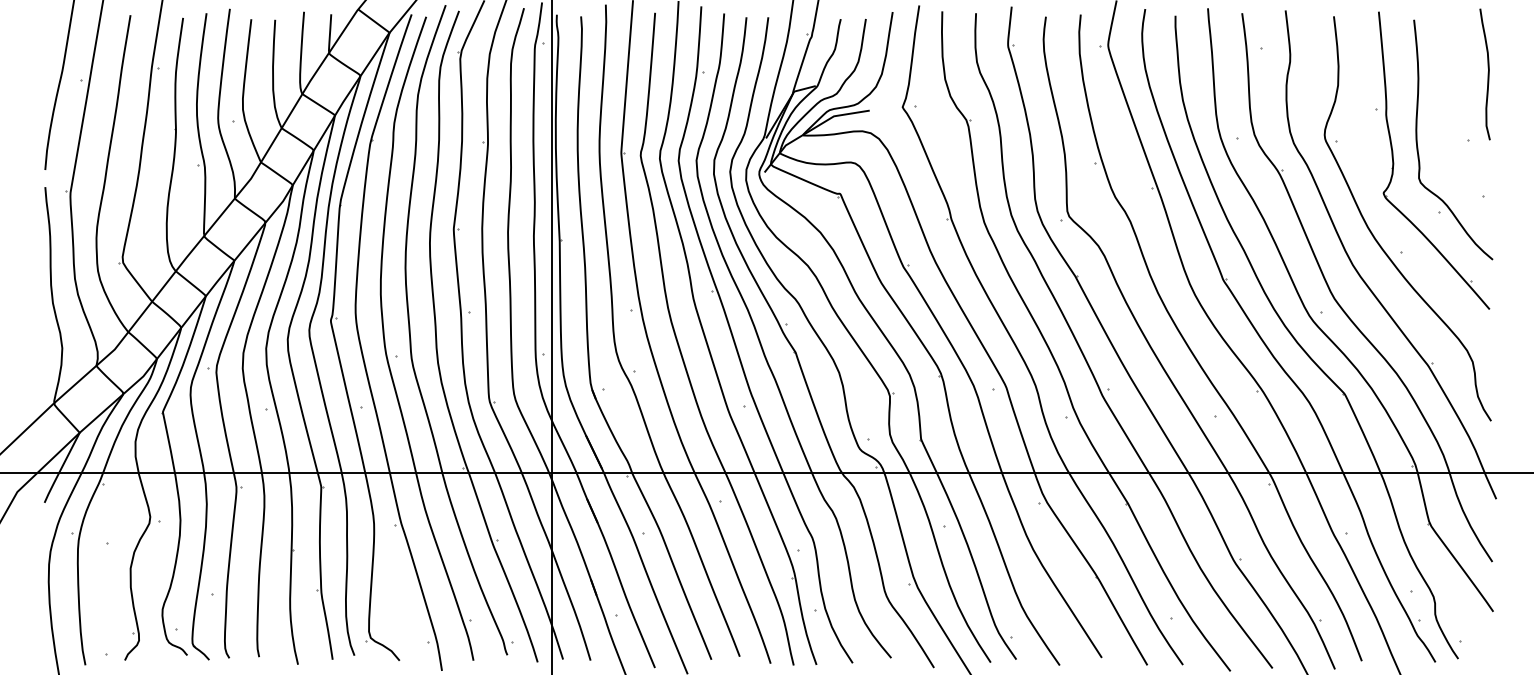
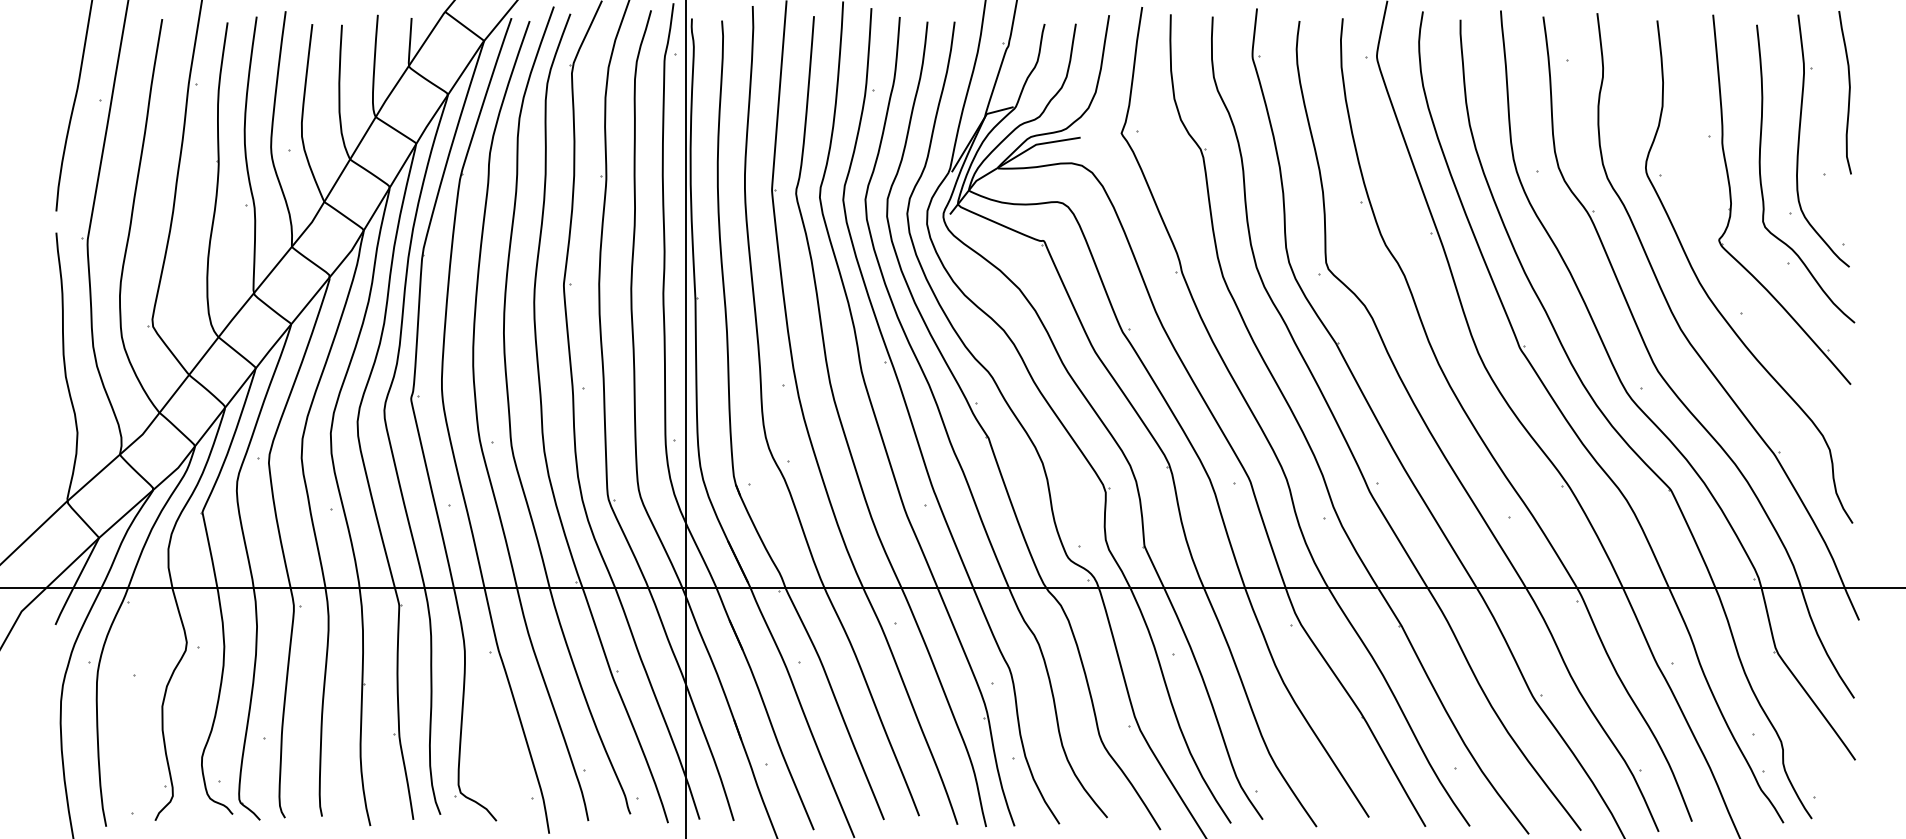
part: (1448, 113) -> (1799, 141), added

